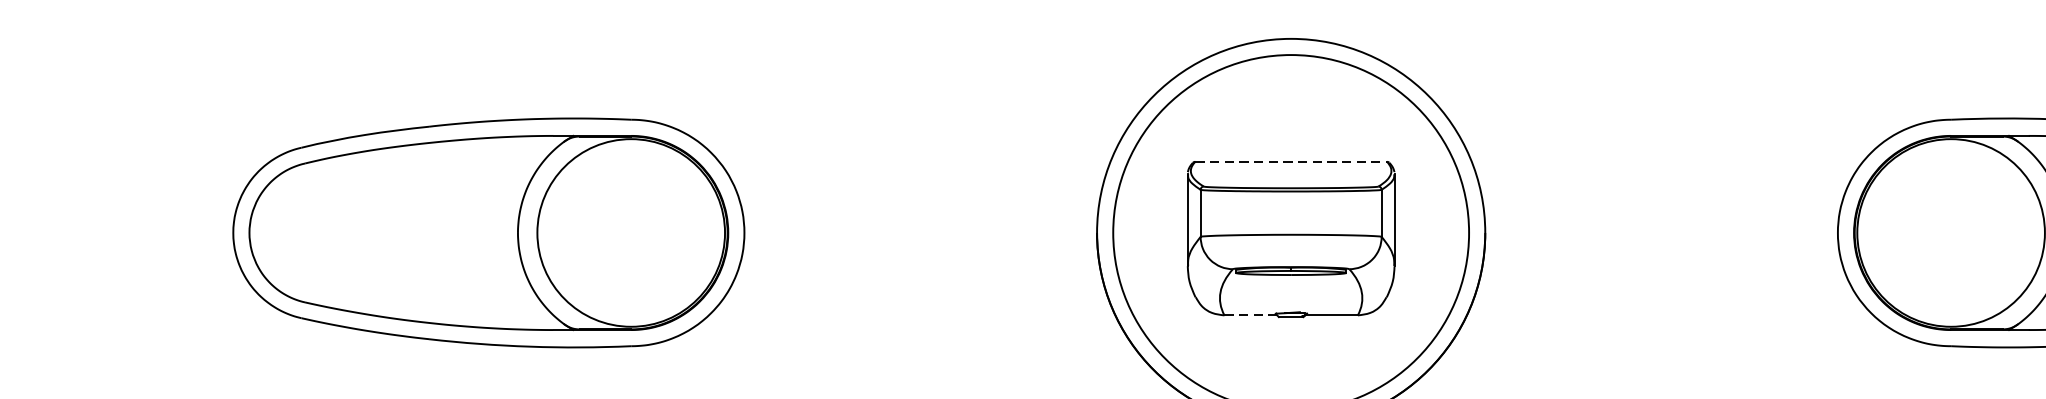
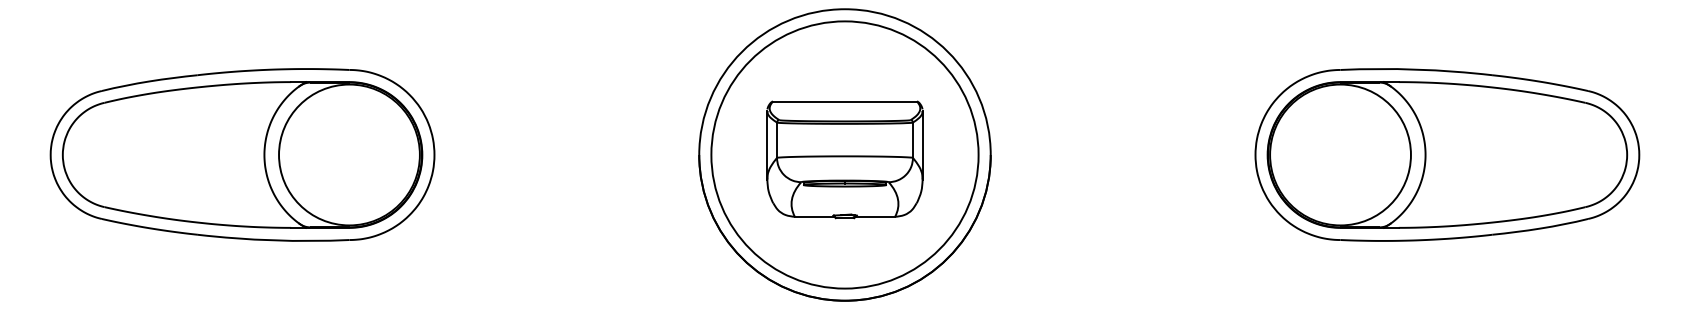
line: (1291, 161) -> (845, 101), dashed -> solid
line: (1250, 314) -> (814, 216), dashed -> solid

